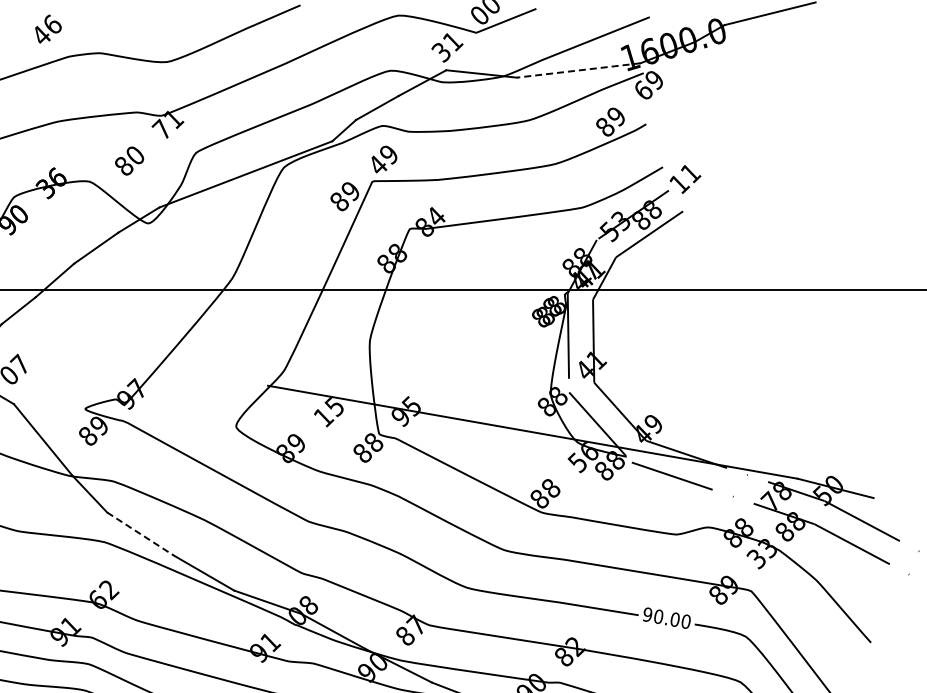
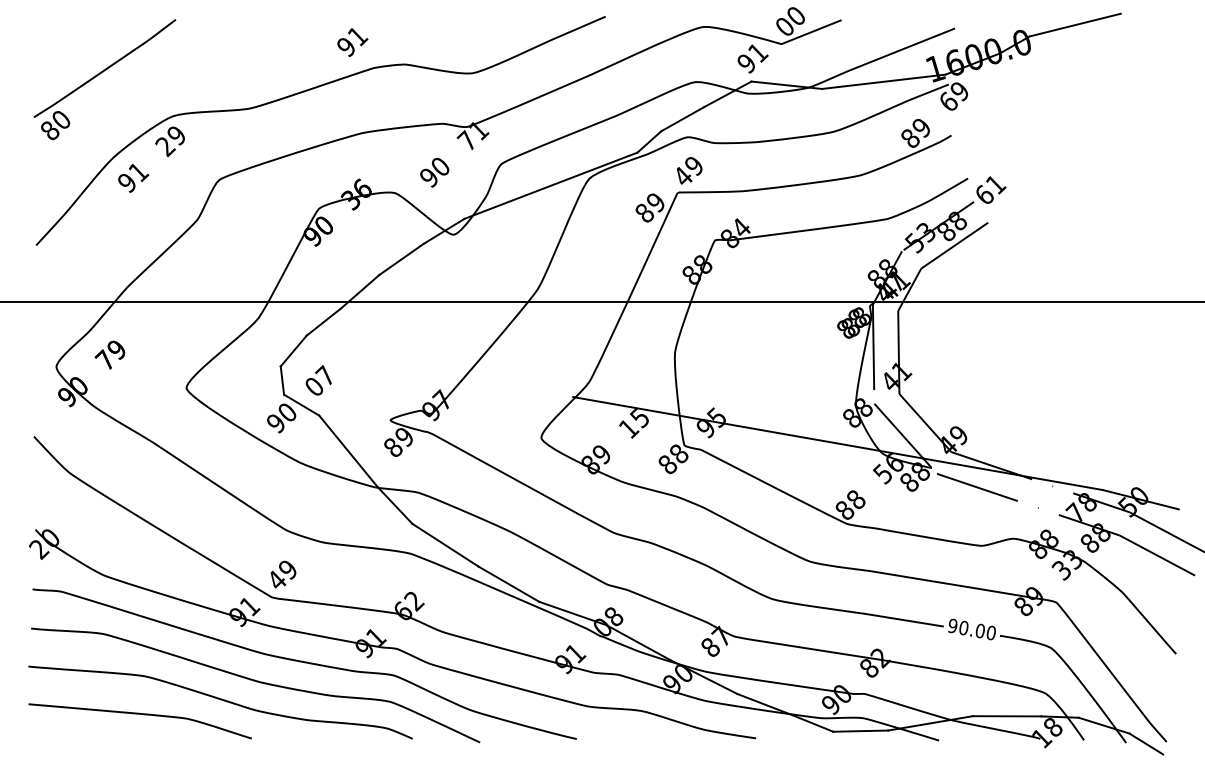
text: (47, 30) -> (352, 41), 46 -> 91
text: (440, 52) -> (745, 63), 31 -> 91
line: (578, 70) -> (883, 81), dashed -> solid
text: (124, 166) -> (429, 177), 80 -> 90
text: (680, 183) -> (985, 194), 11 -> 61
line: (140, 534) -> (445, 545), dashed -> solid

